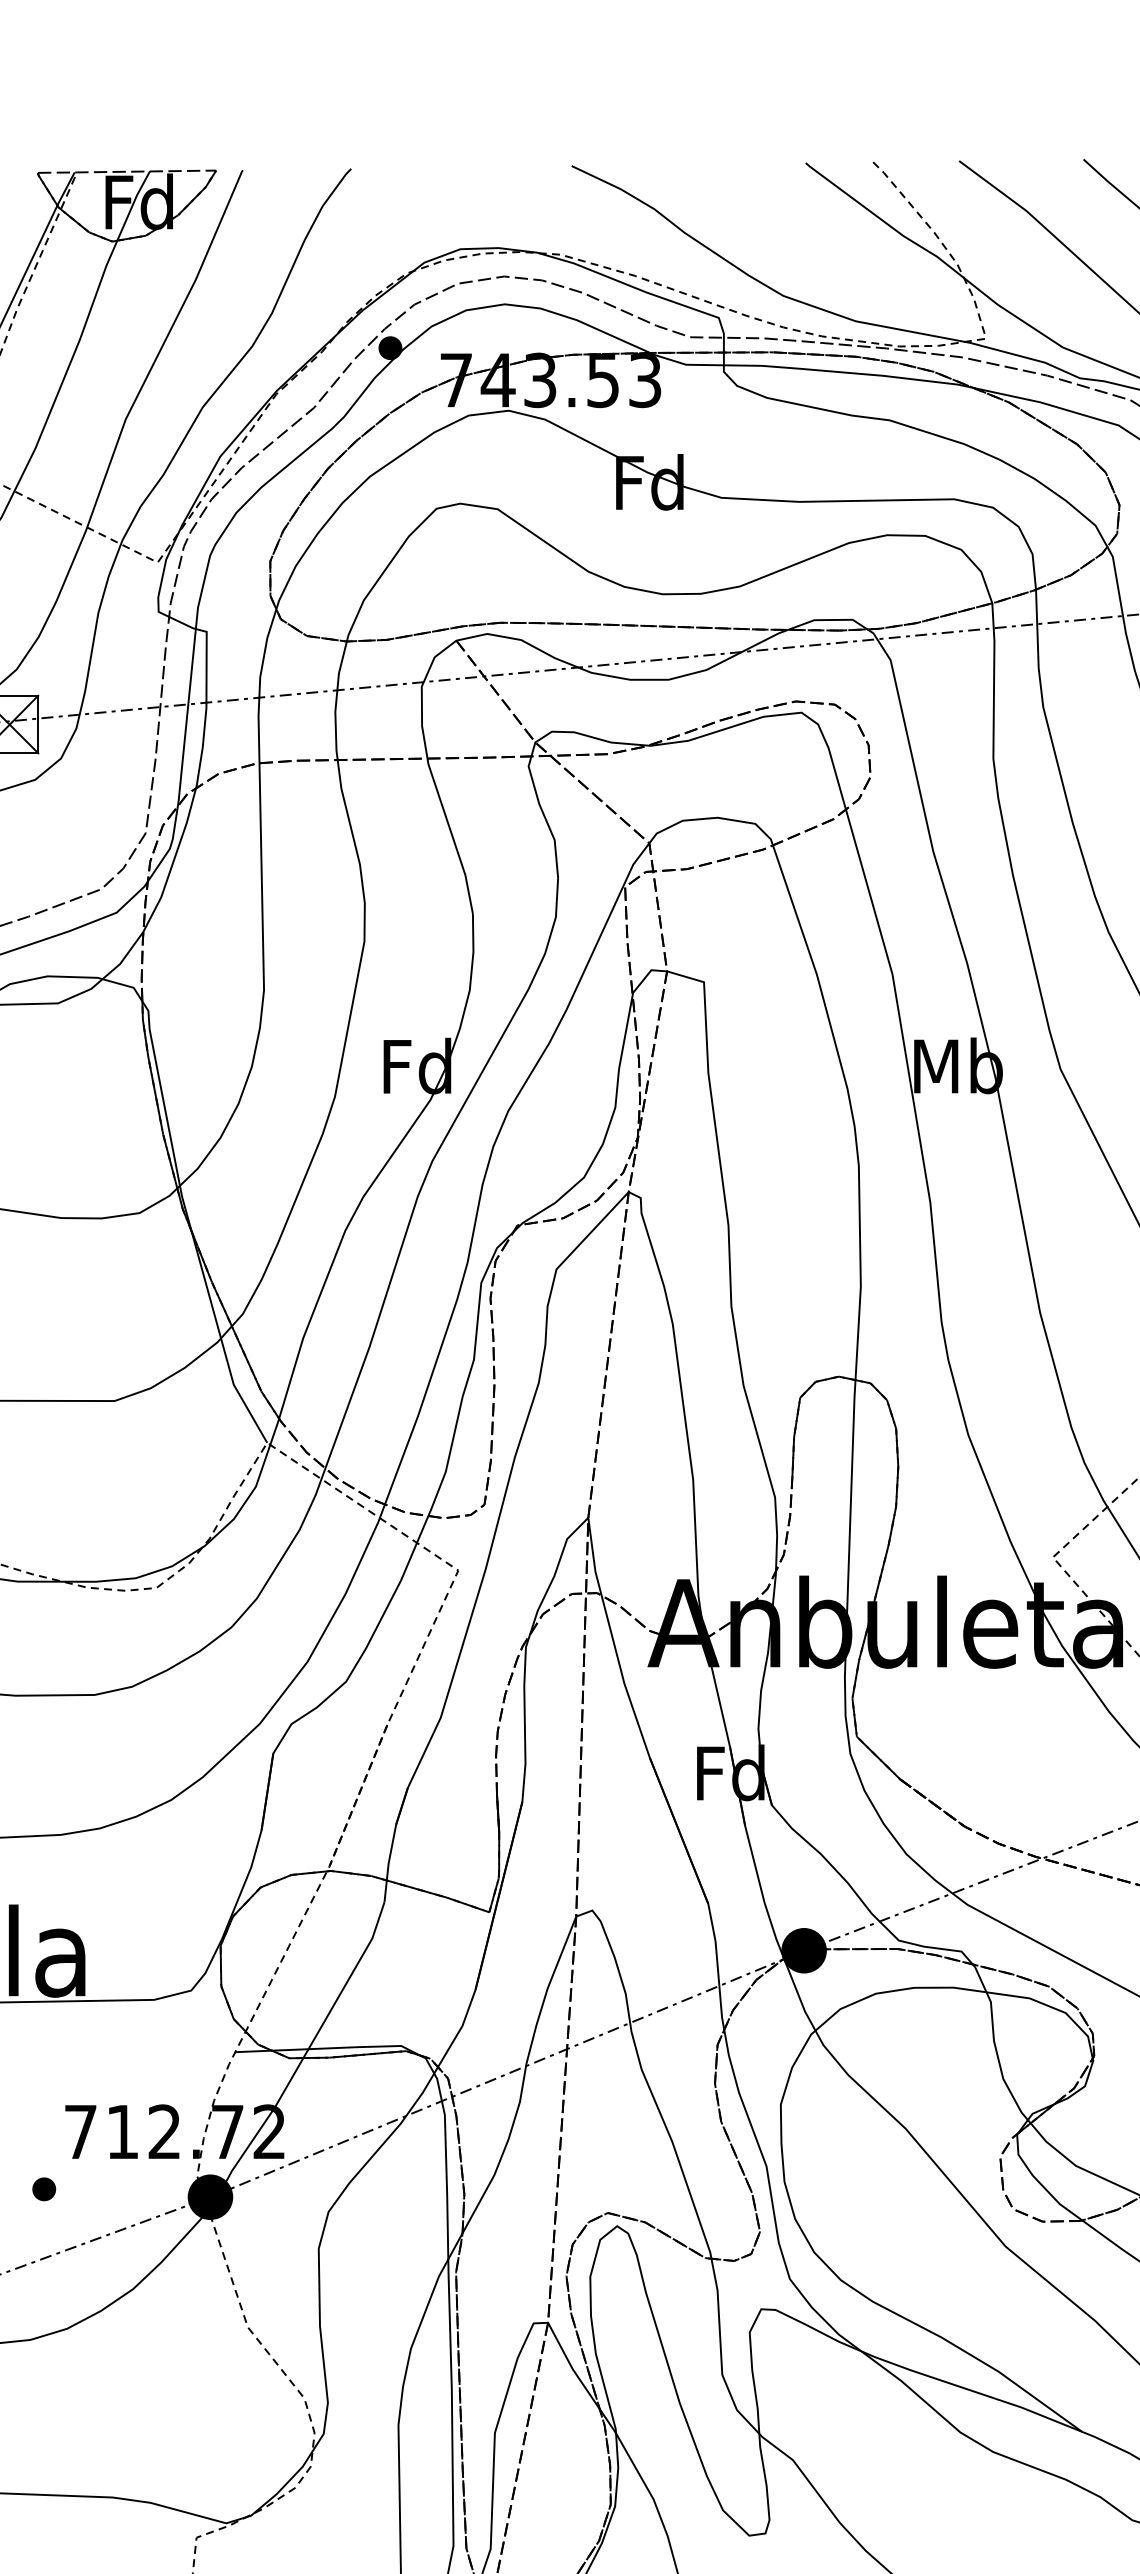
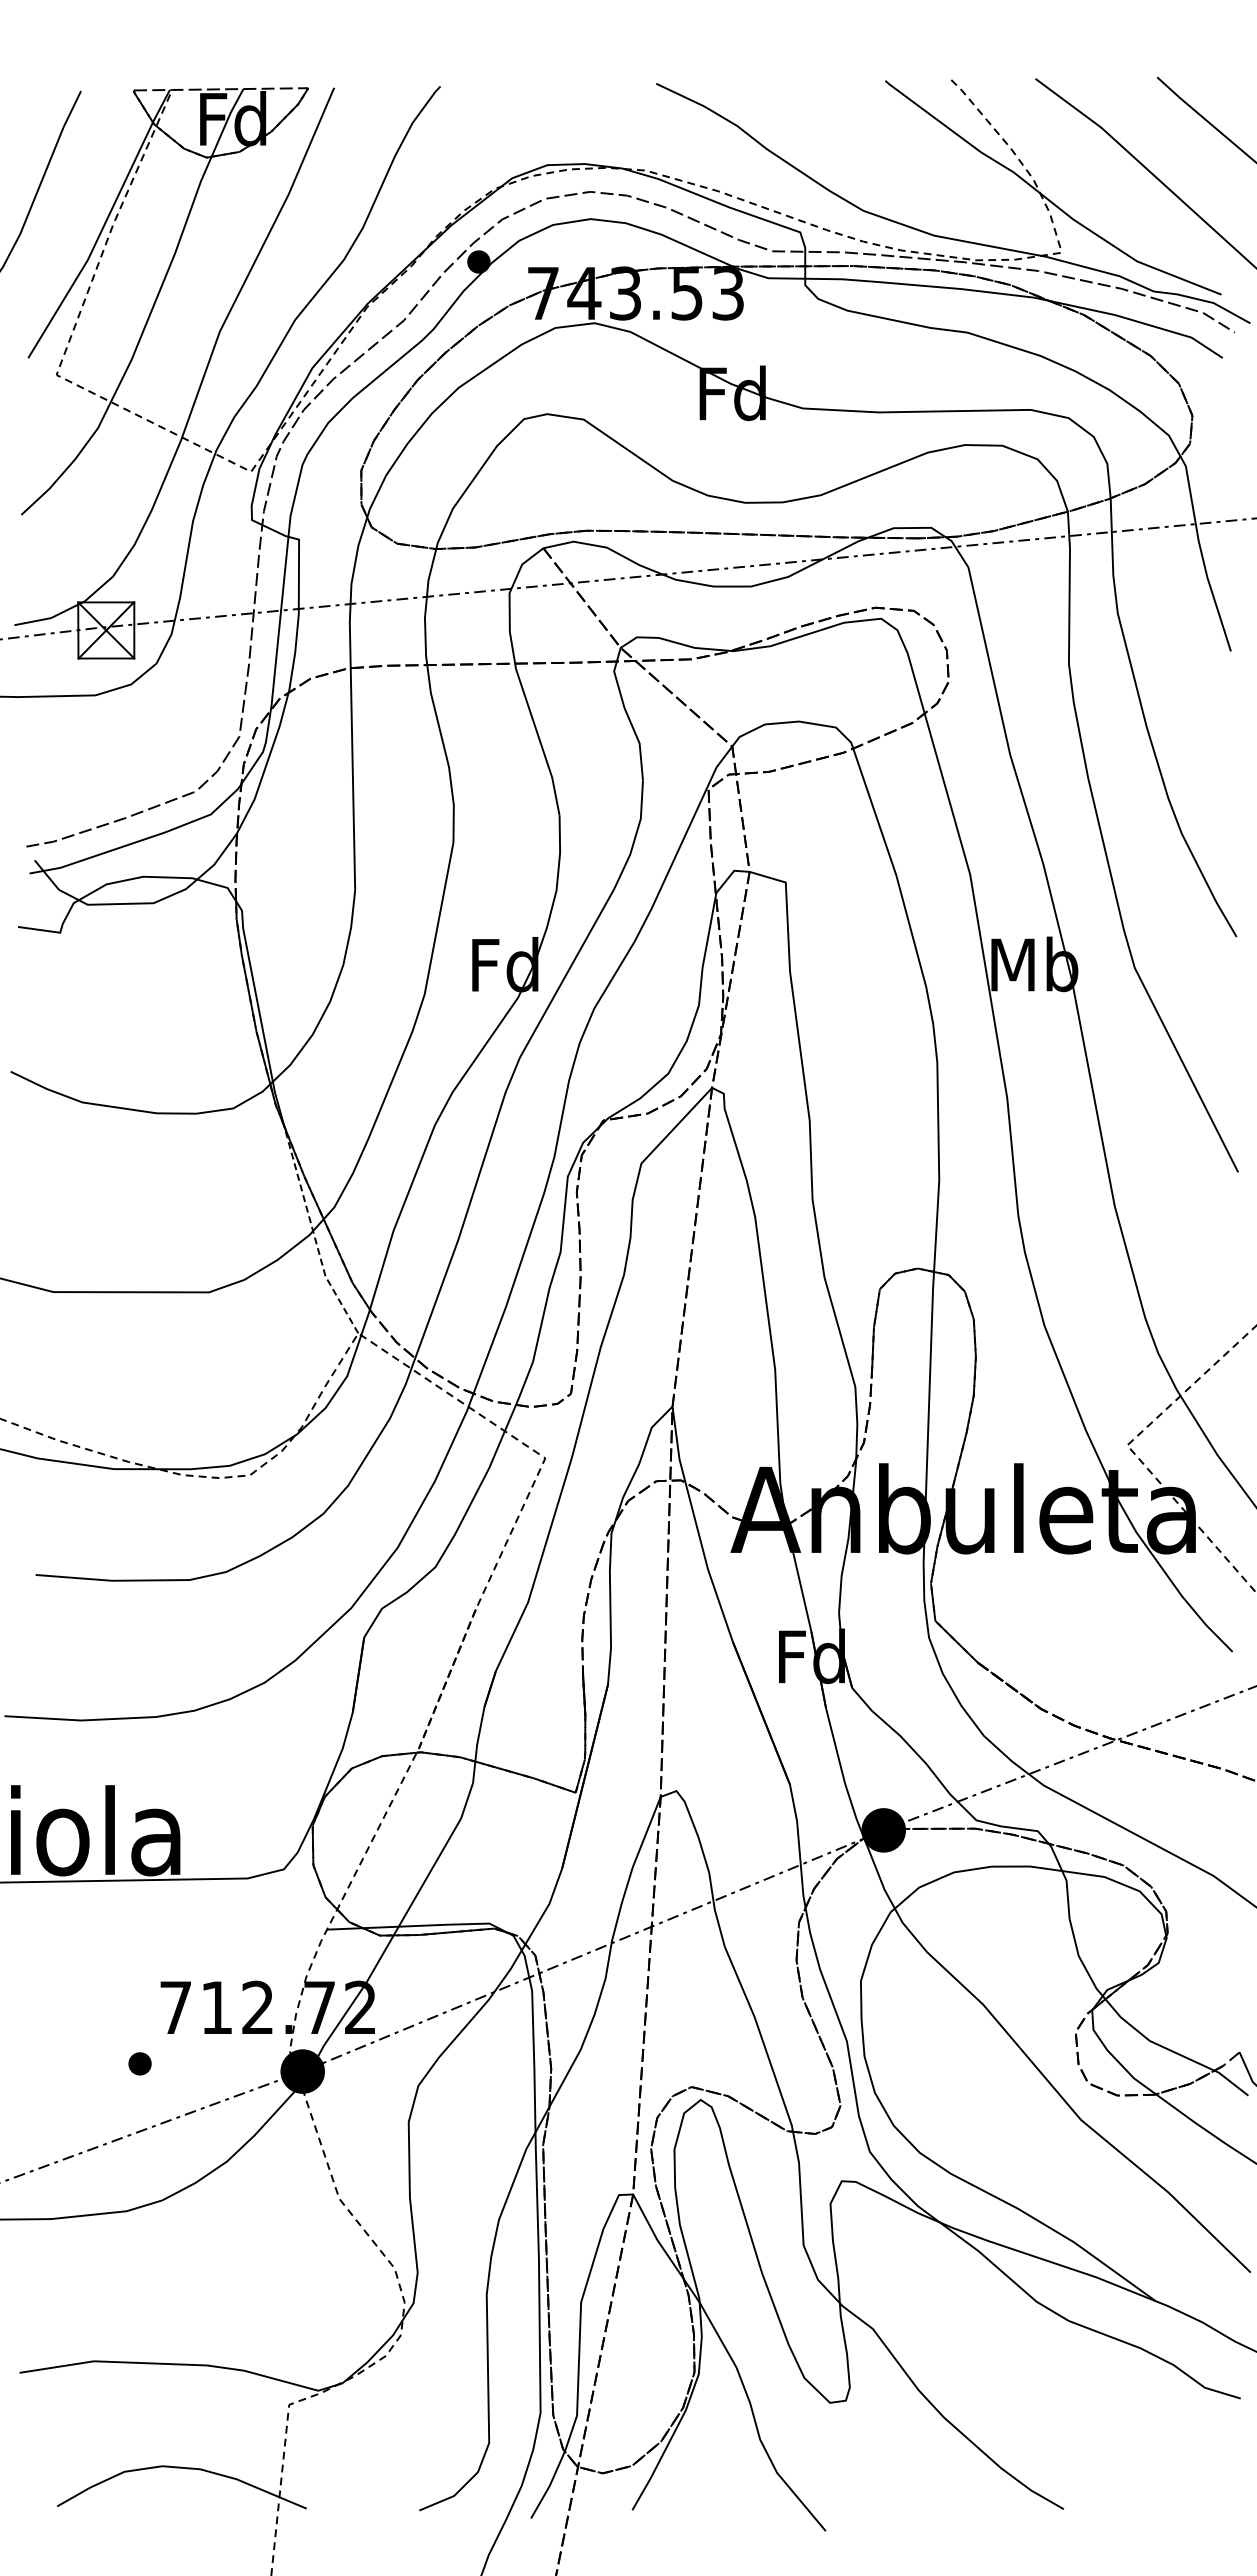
line: (221, 1341) -> (313, 1234), solid -> dashed

